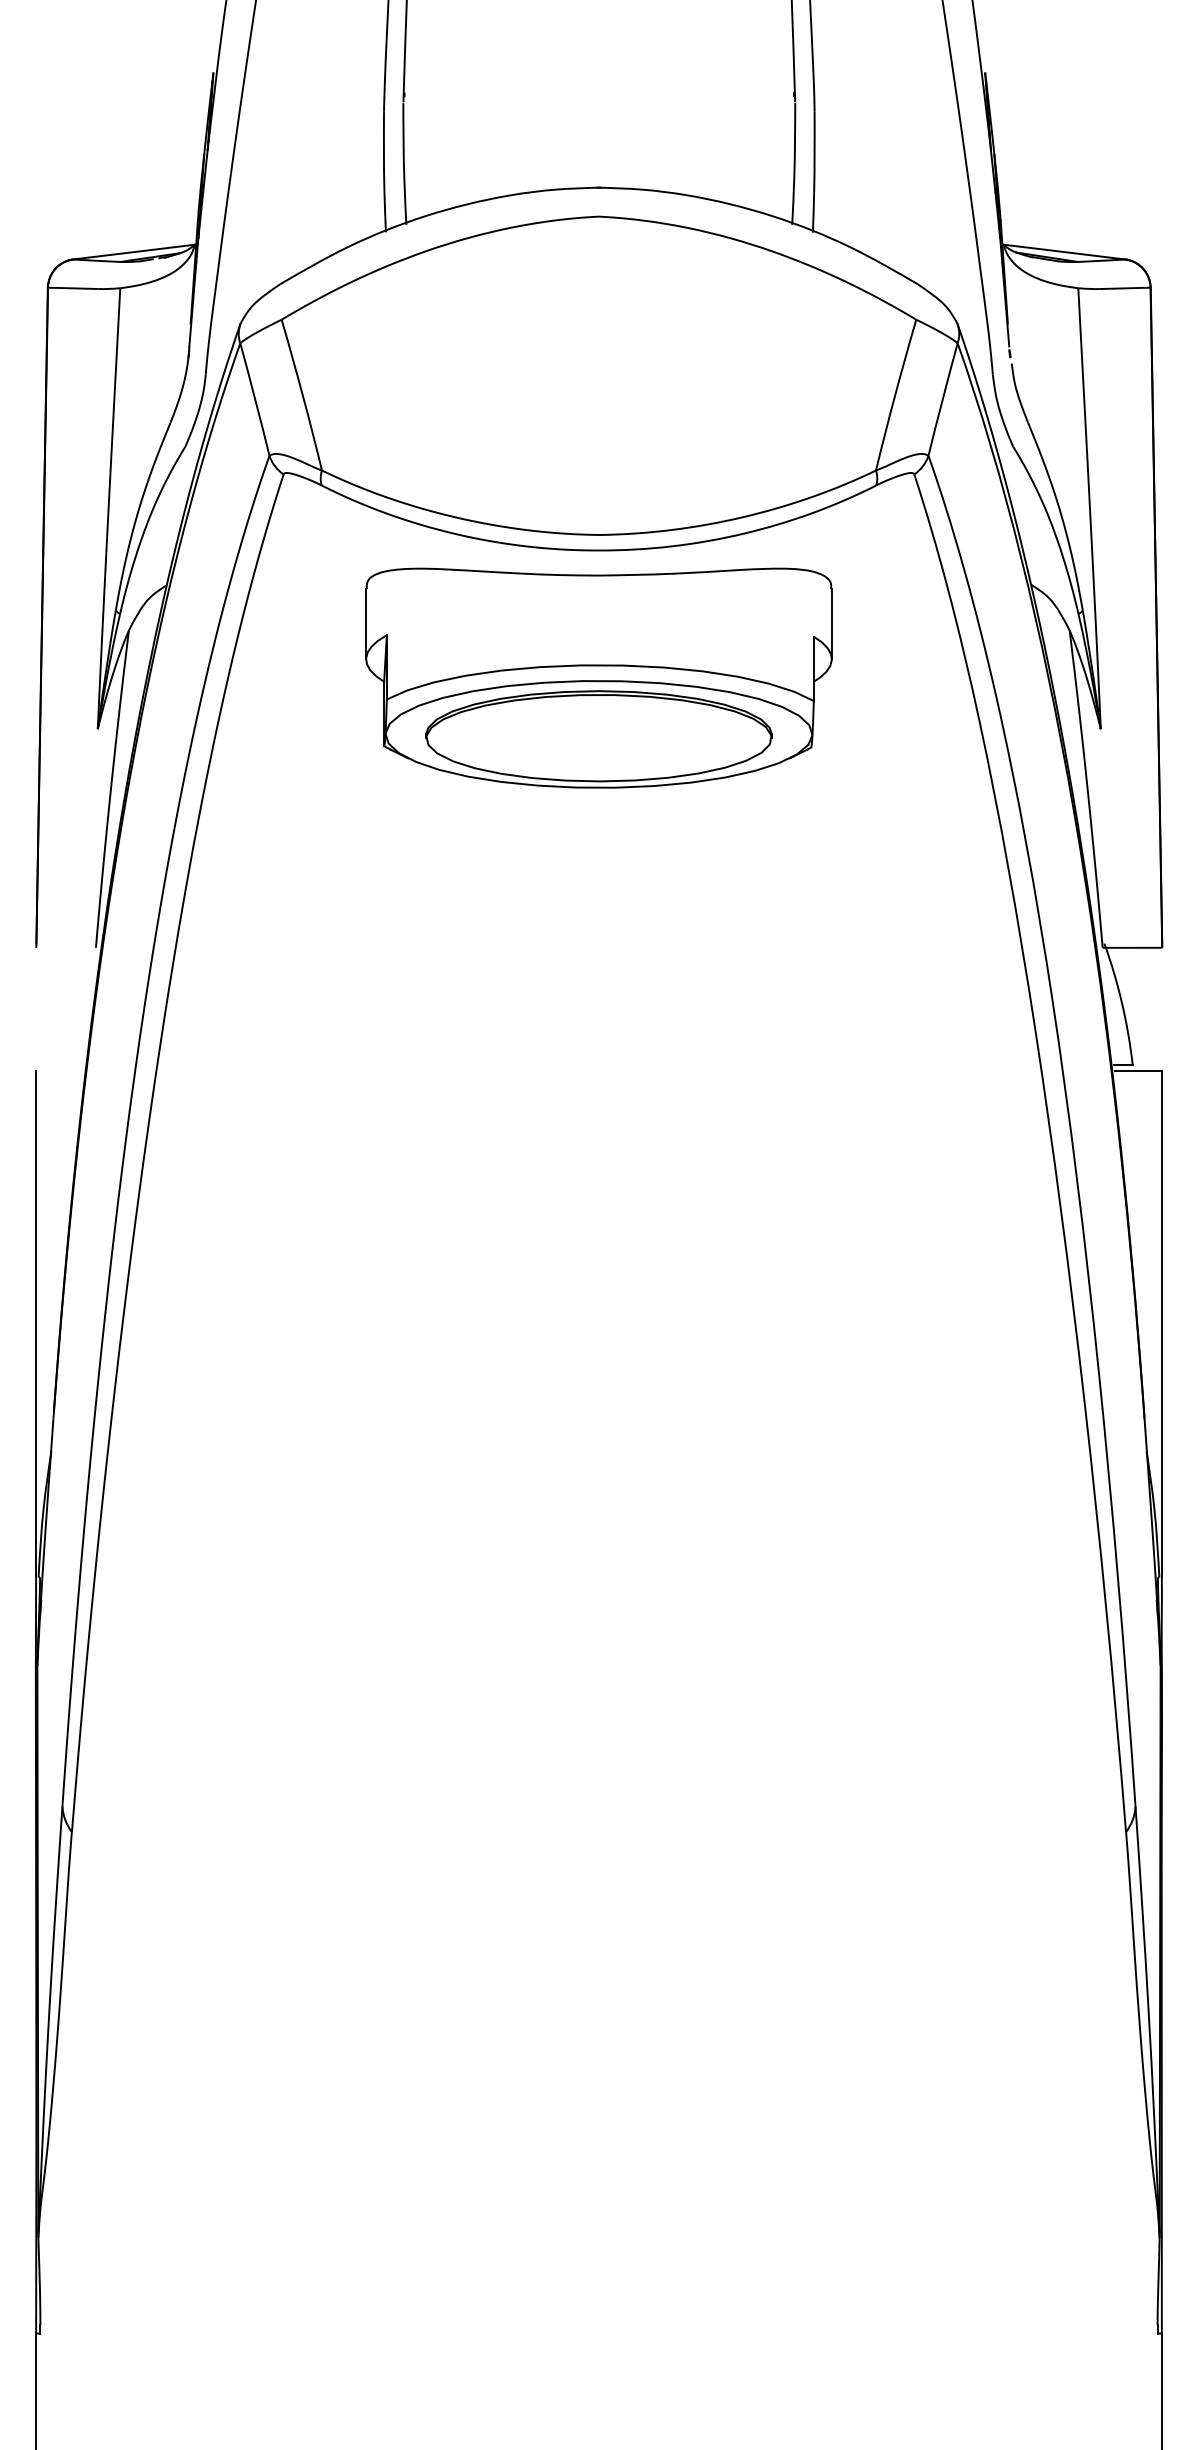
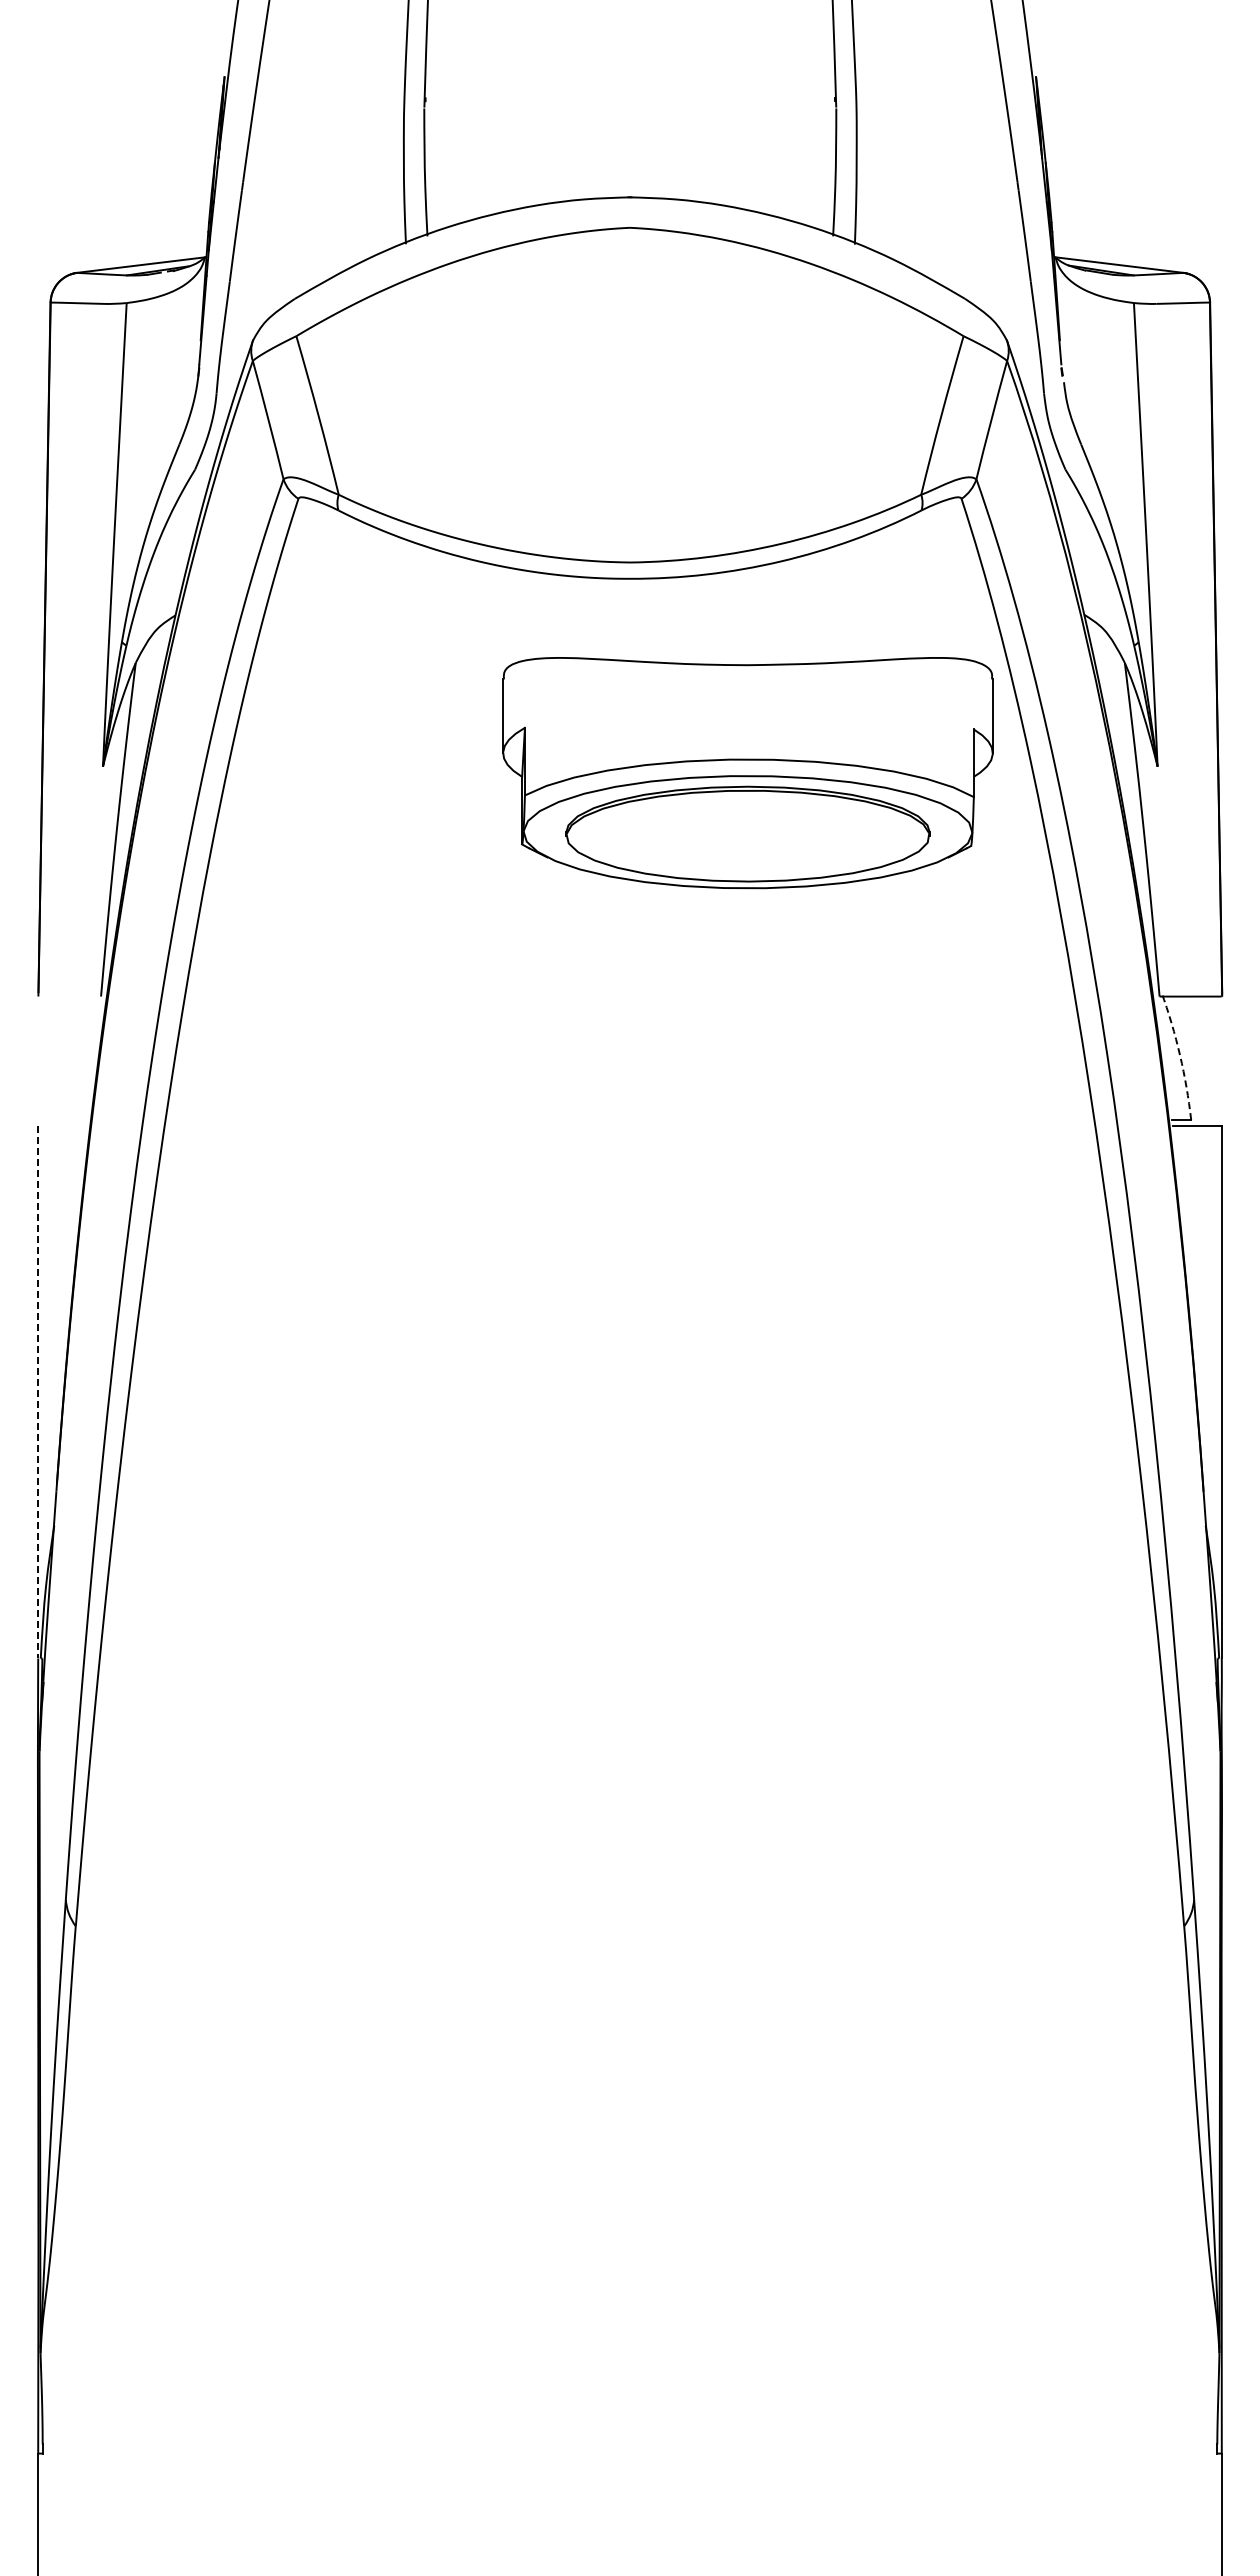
part: (598, 678) -> (747, 773), moved
arc: (1122, 1003) -> (1180, 1055), solid -> dashed
line: (36, 1324) -> (38, 1392), solid -> dashed

